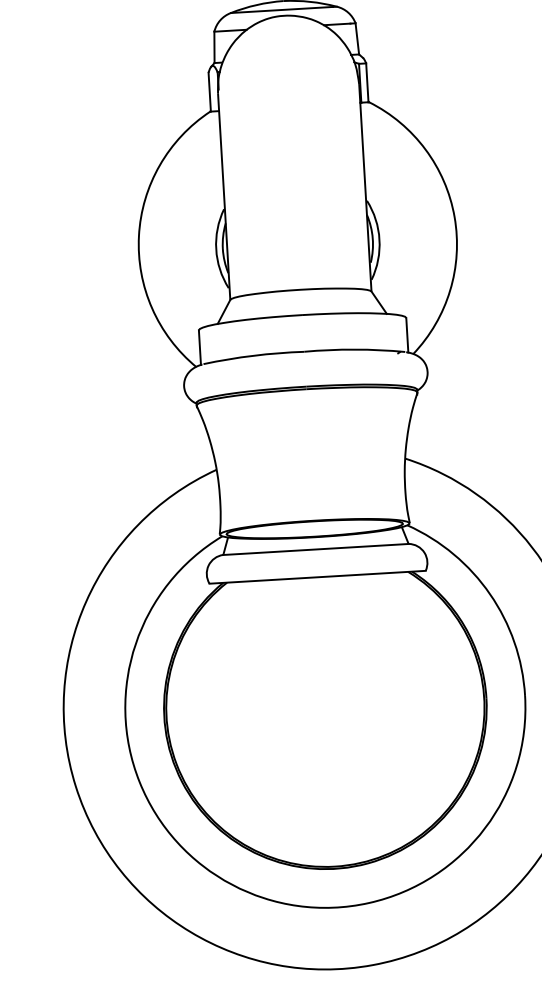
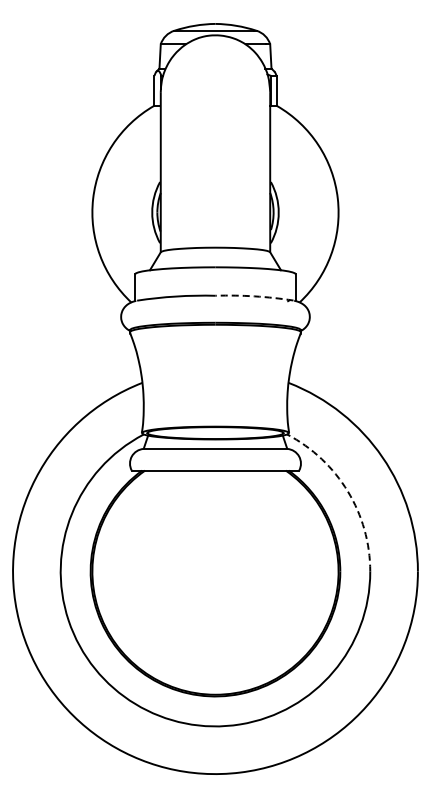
arc: (354, 349) -> (254, 296), solid -> dashed
arc: (489, 594) -> (347, 491), solid -> dashed

